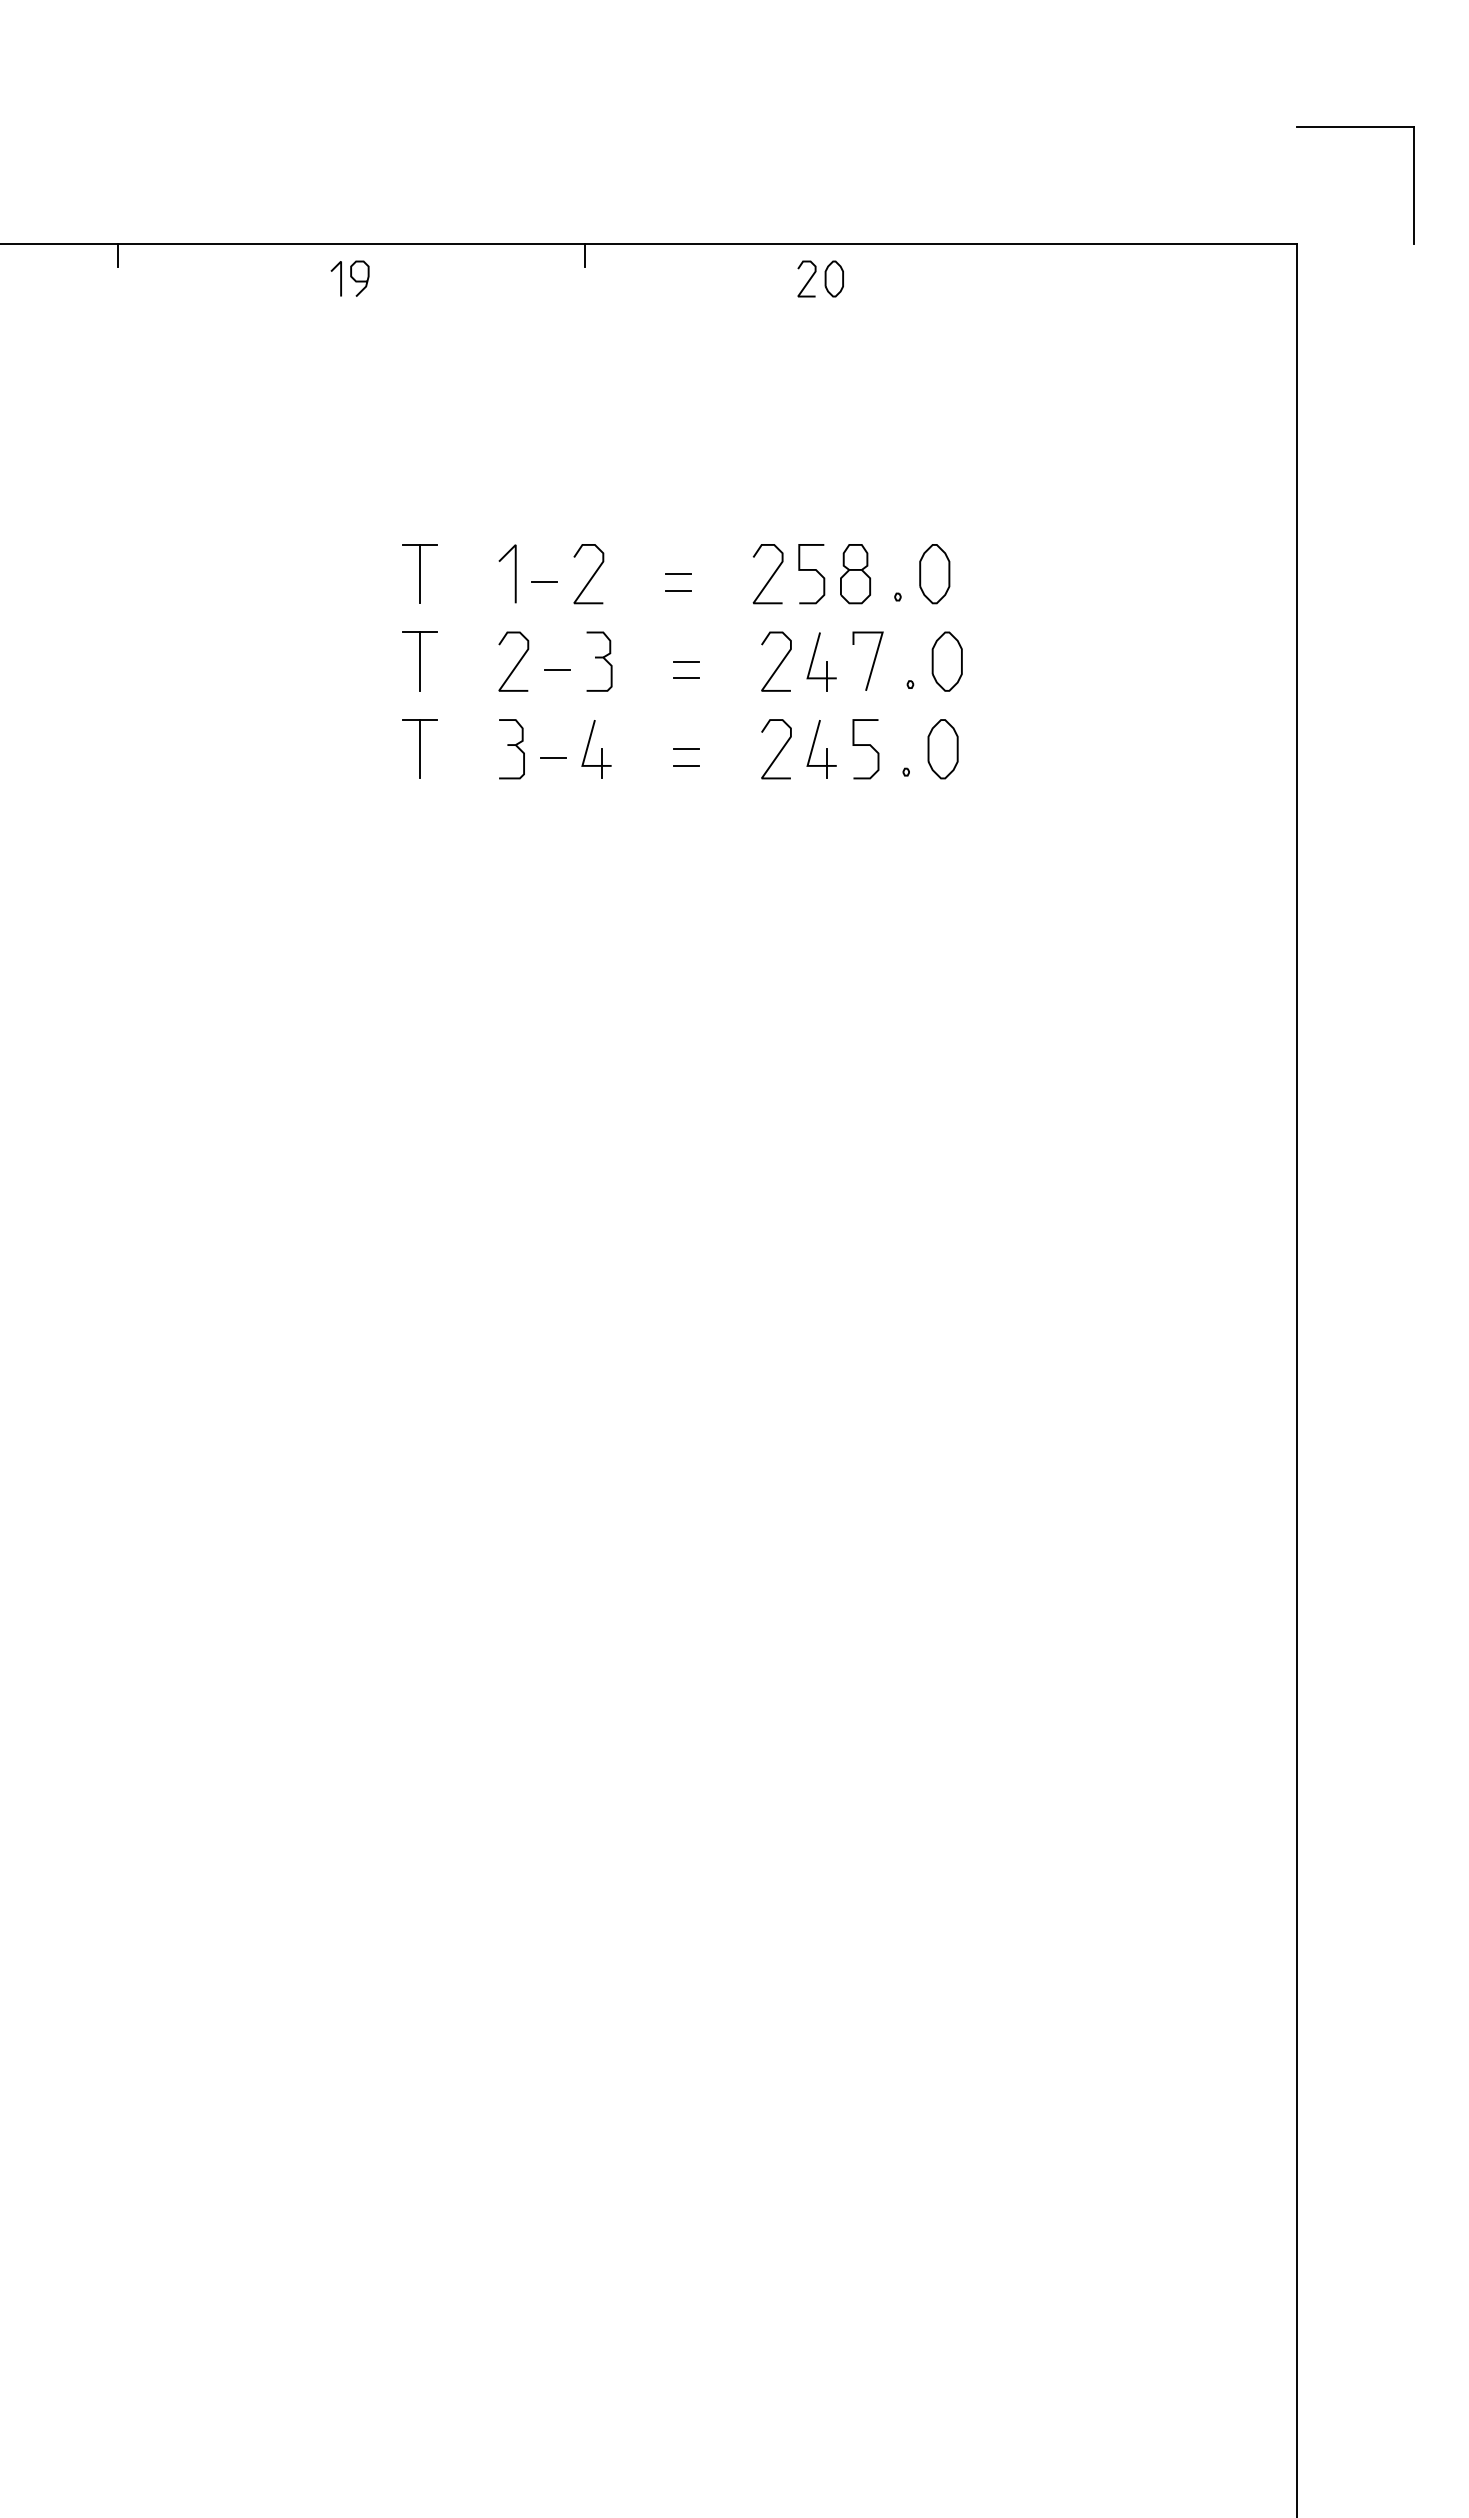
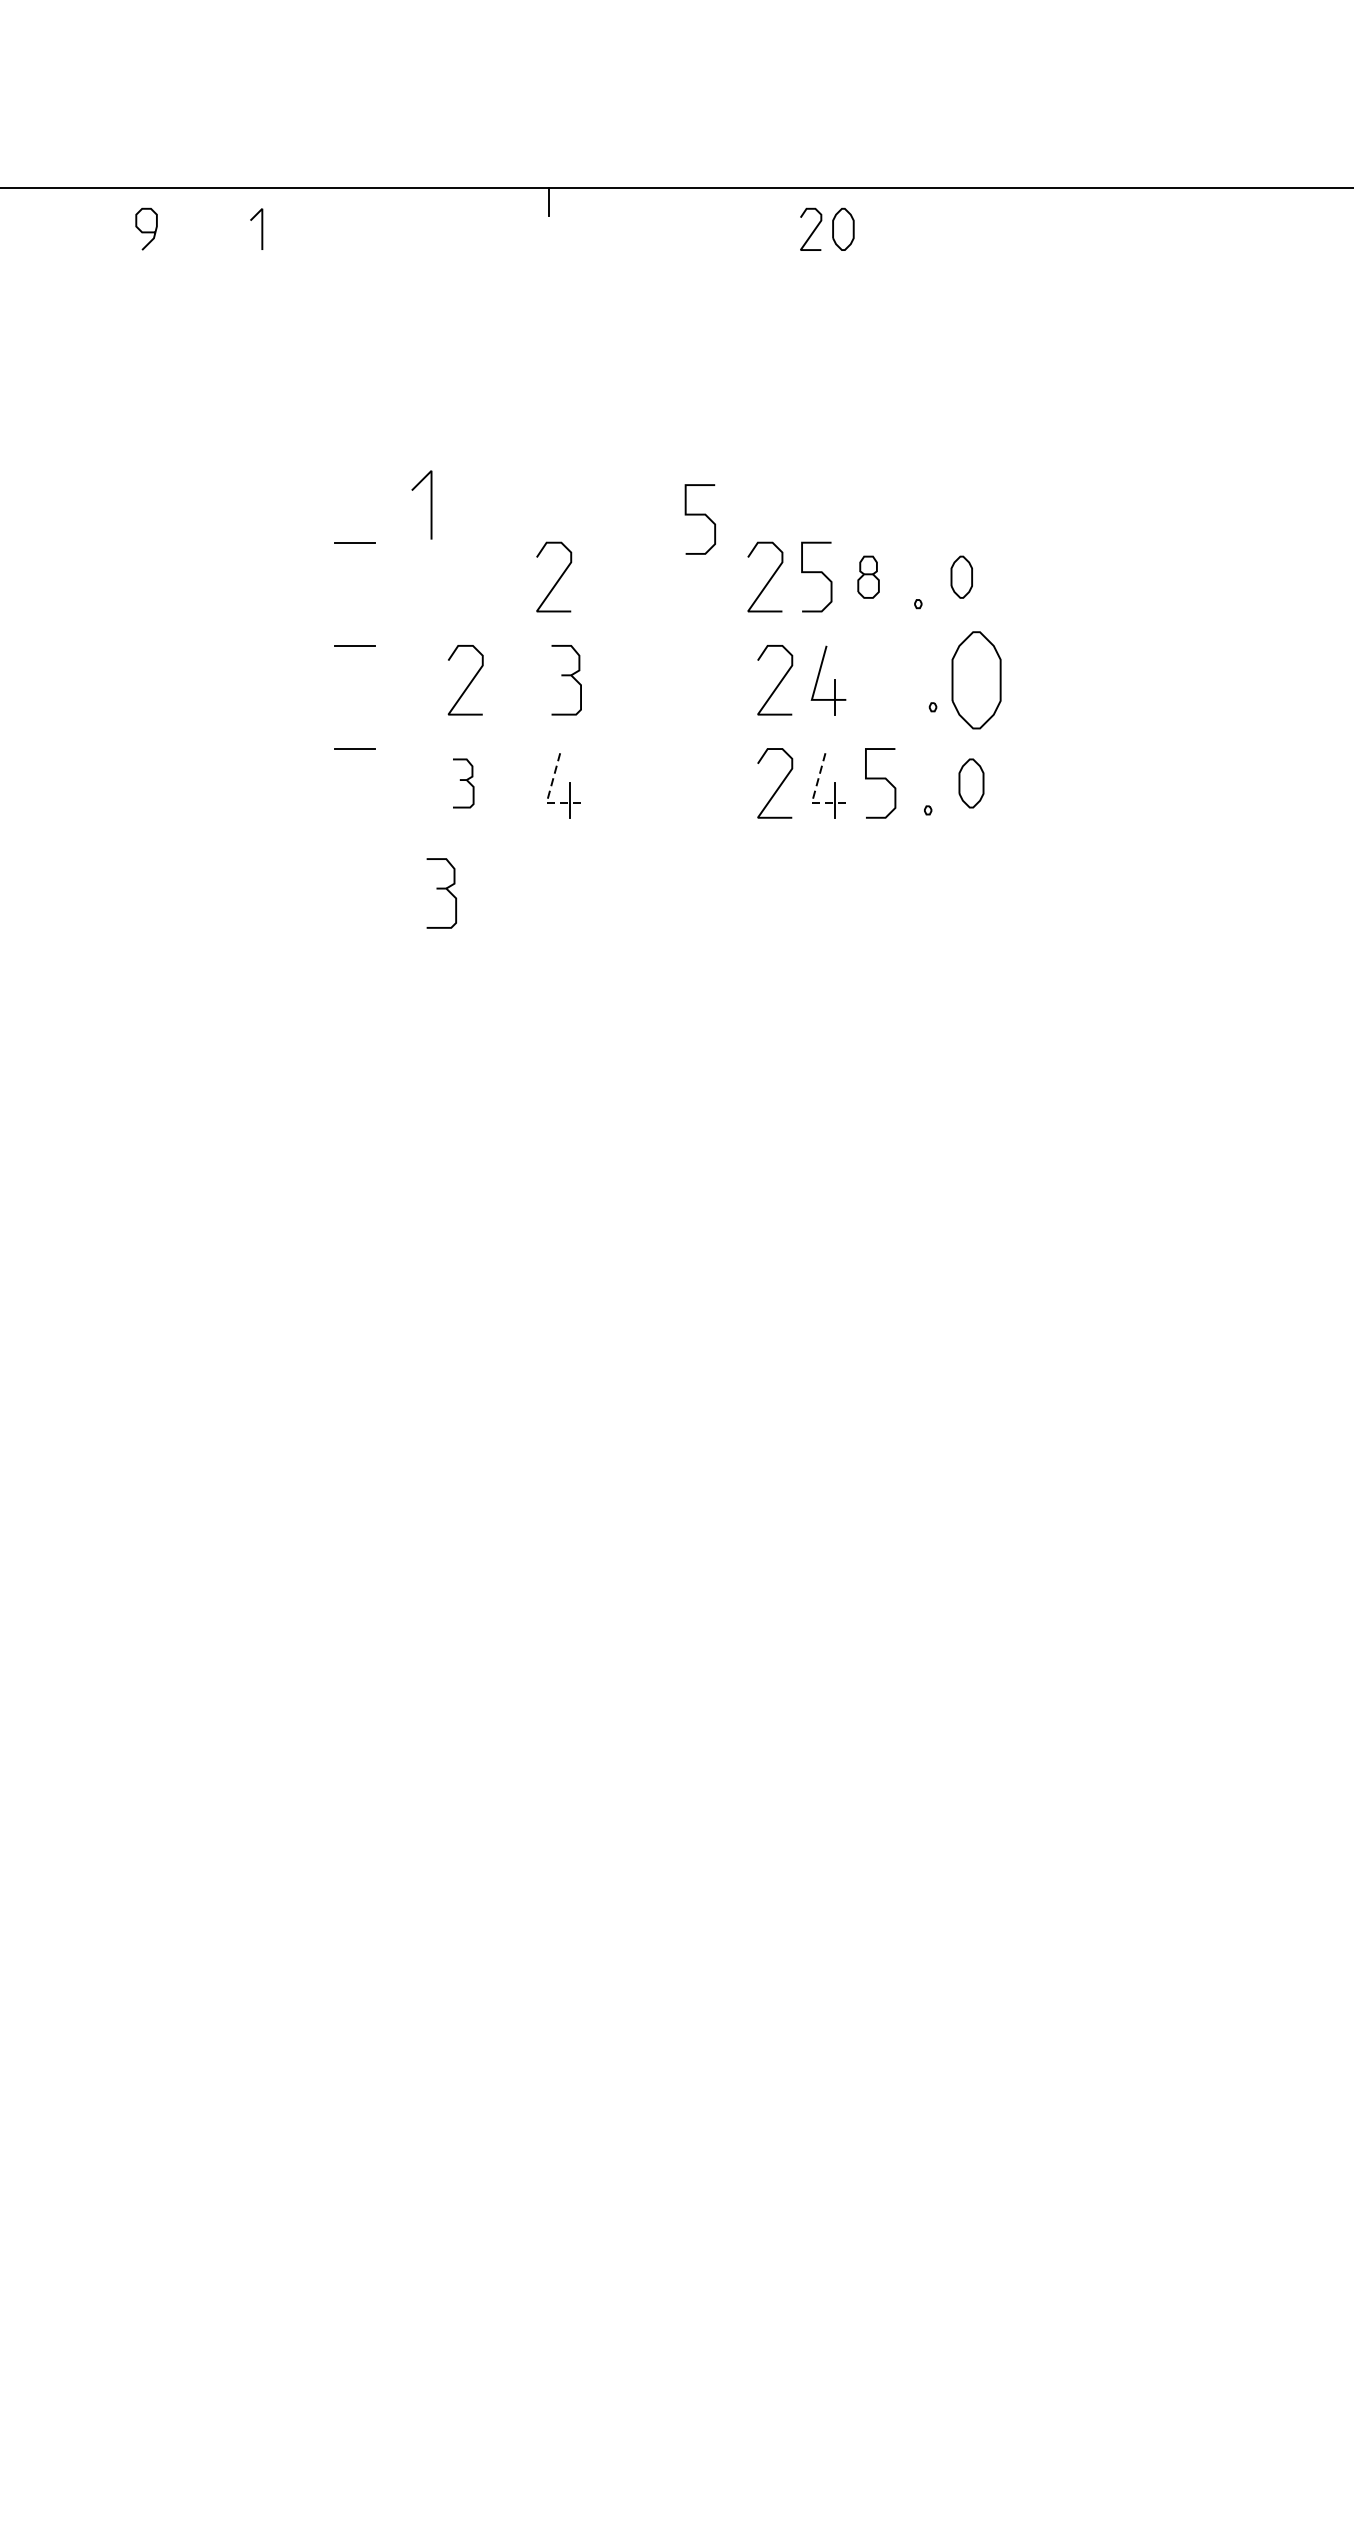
curve: (359, 280) -> (146, 231), moved
curve: (712, 521) -> (699, 515), added
line: (419, 573) -> (354, 576), removed
line: (514, 573) -> (430, 504), moved
line: (677, 574) -> (658, 577), removed
part: (855, 574) -> (868, 577), size x0.6
part: (934, 574) -> (961, 577), size x0.6
line: (544, 582) -> (501, 586), removed
line: (677, 590) -> (658, 596), removed
line: (419, 661) -> (354, 680), removed
line: (686, 661) -> (669, 680), removed
part: (946, 661) -> (975, 680), size x1.4
line: (872, 663) -> (888, 682), removed
line: (556, 670) -> (516, 690), removed
line: (686, 678) -> (669, 700), removed
line: (419, 749) -> (354, 783), removed
part: (511, 749) -> (463, 783), size x0.7
line: (686, 749) -> (669, 783), removed
part: (942, 749) -> (970, 783), size x0.7
line: (552, 757) -> (511, 793), removed
line: (584, 757) -> (549, 793), solid -> dashed
line: (809, 757) -> (814, 793), solid -> dashed
line: (686, 765) -> (669, 802), removed
part: (493, 842) -> (441, 893), added

